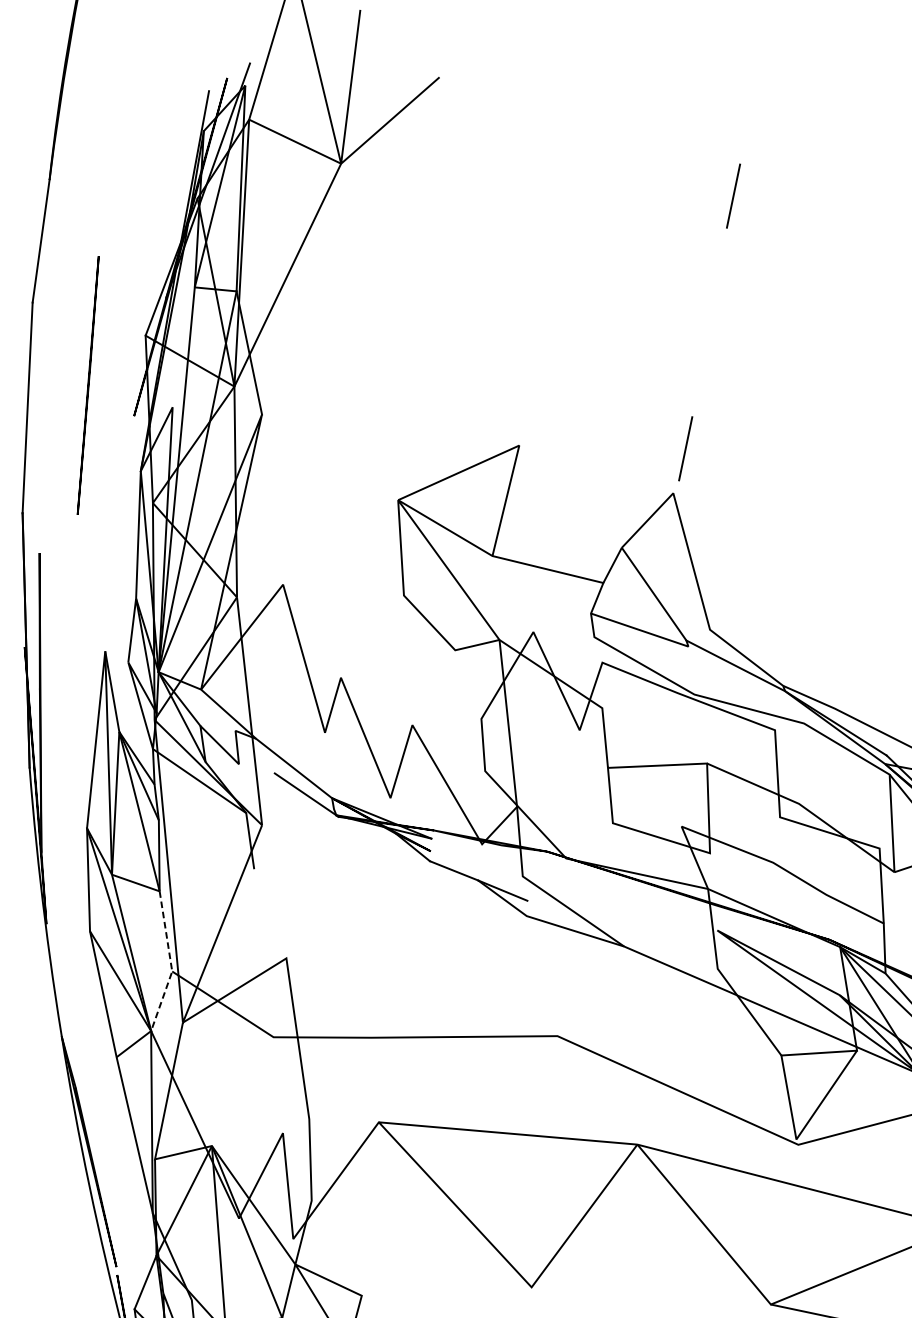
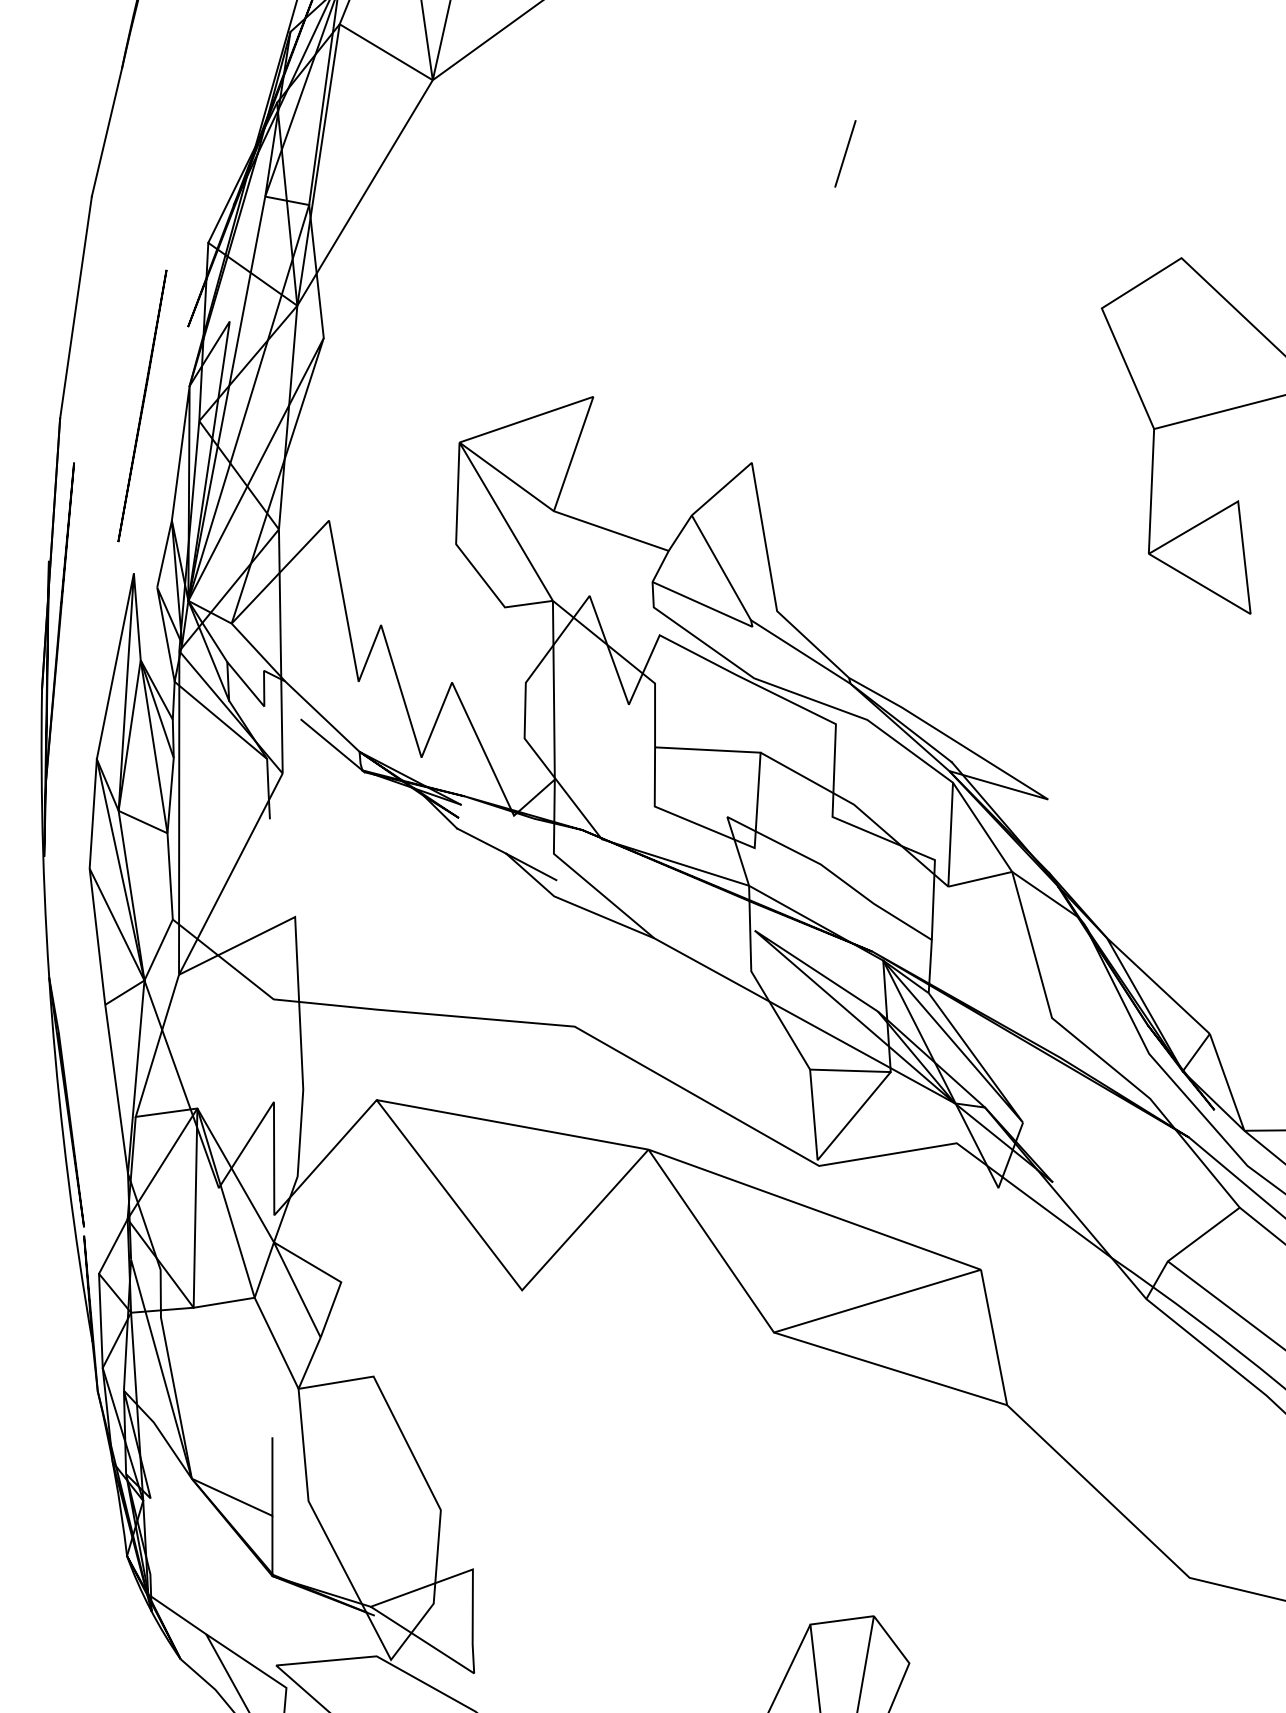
line: (88, 385) -> (142, 405), moved
line: (685, 448) -> (769, 416), removed
line: (171, 963) -> (172, 910), dashed -> solid

